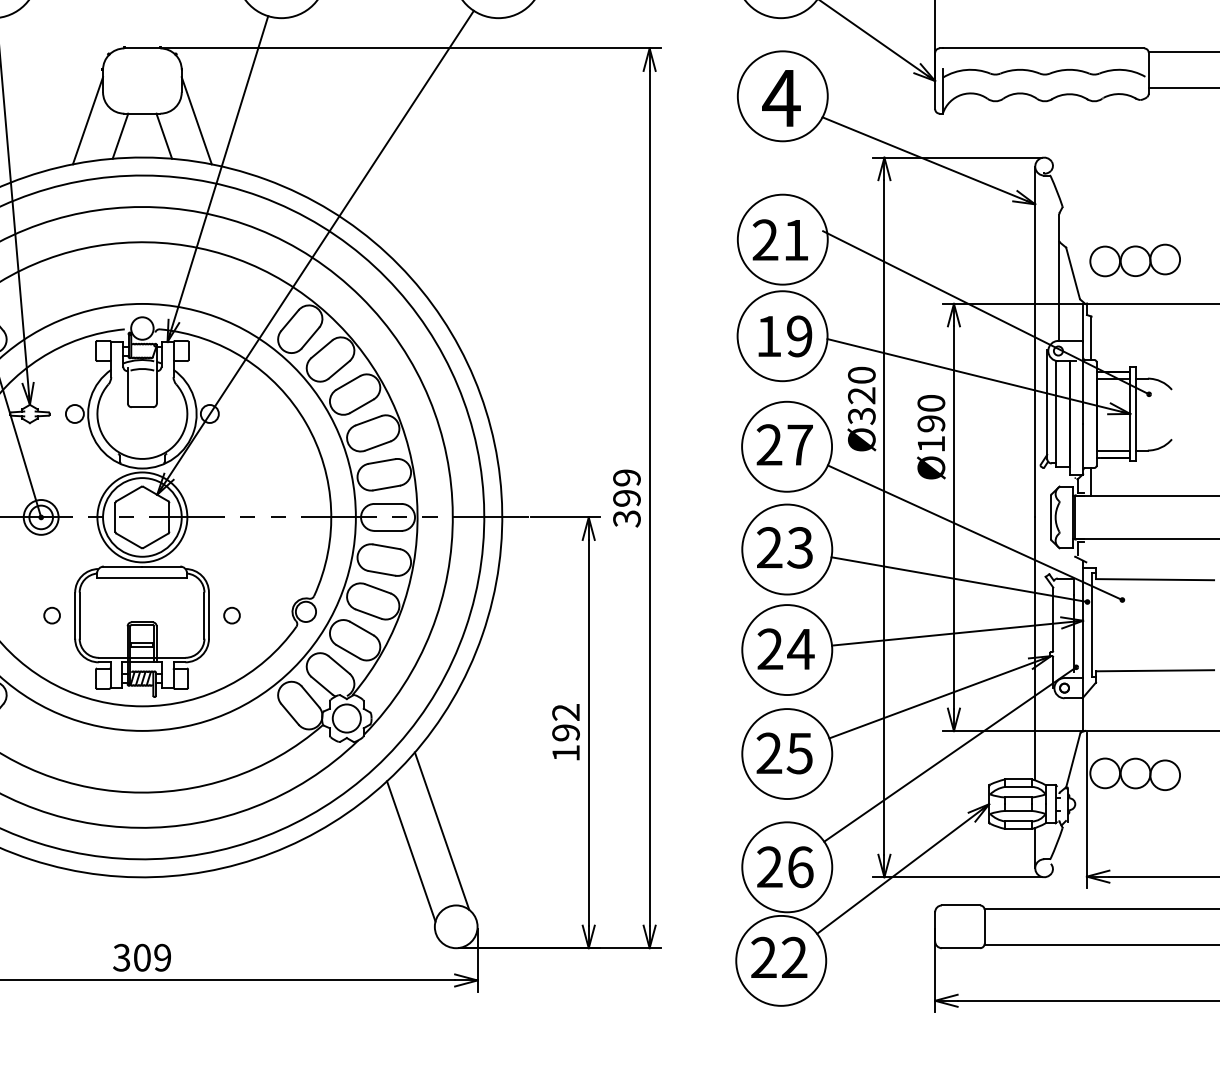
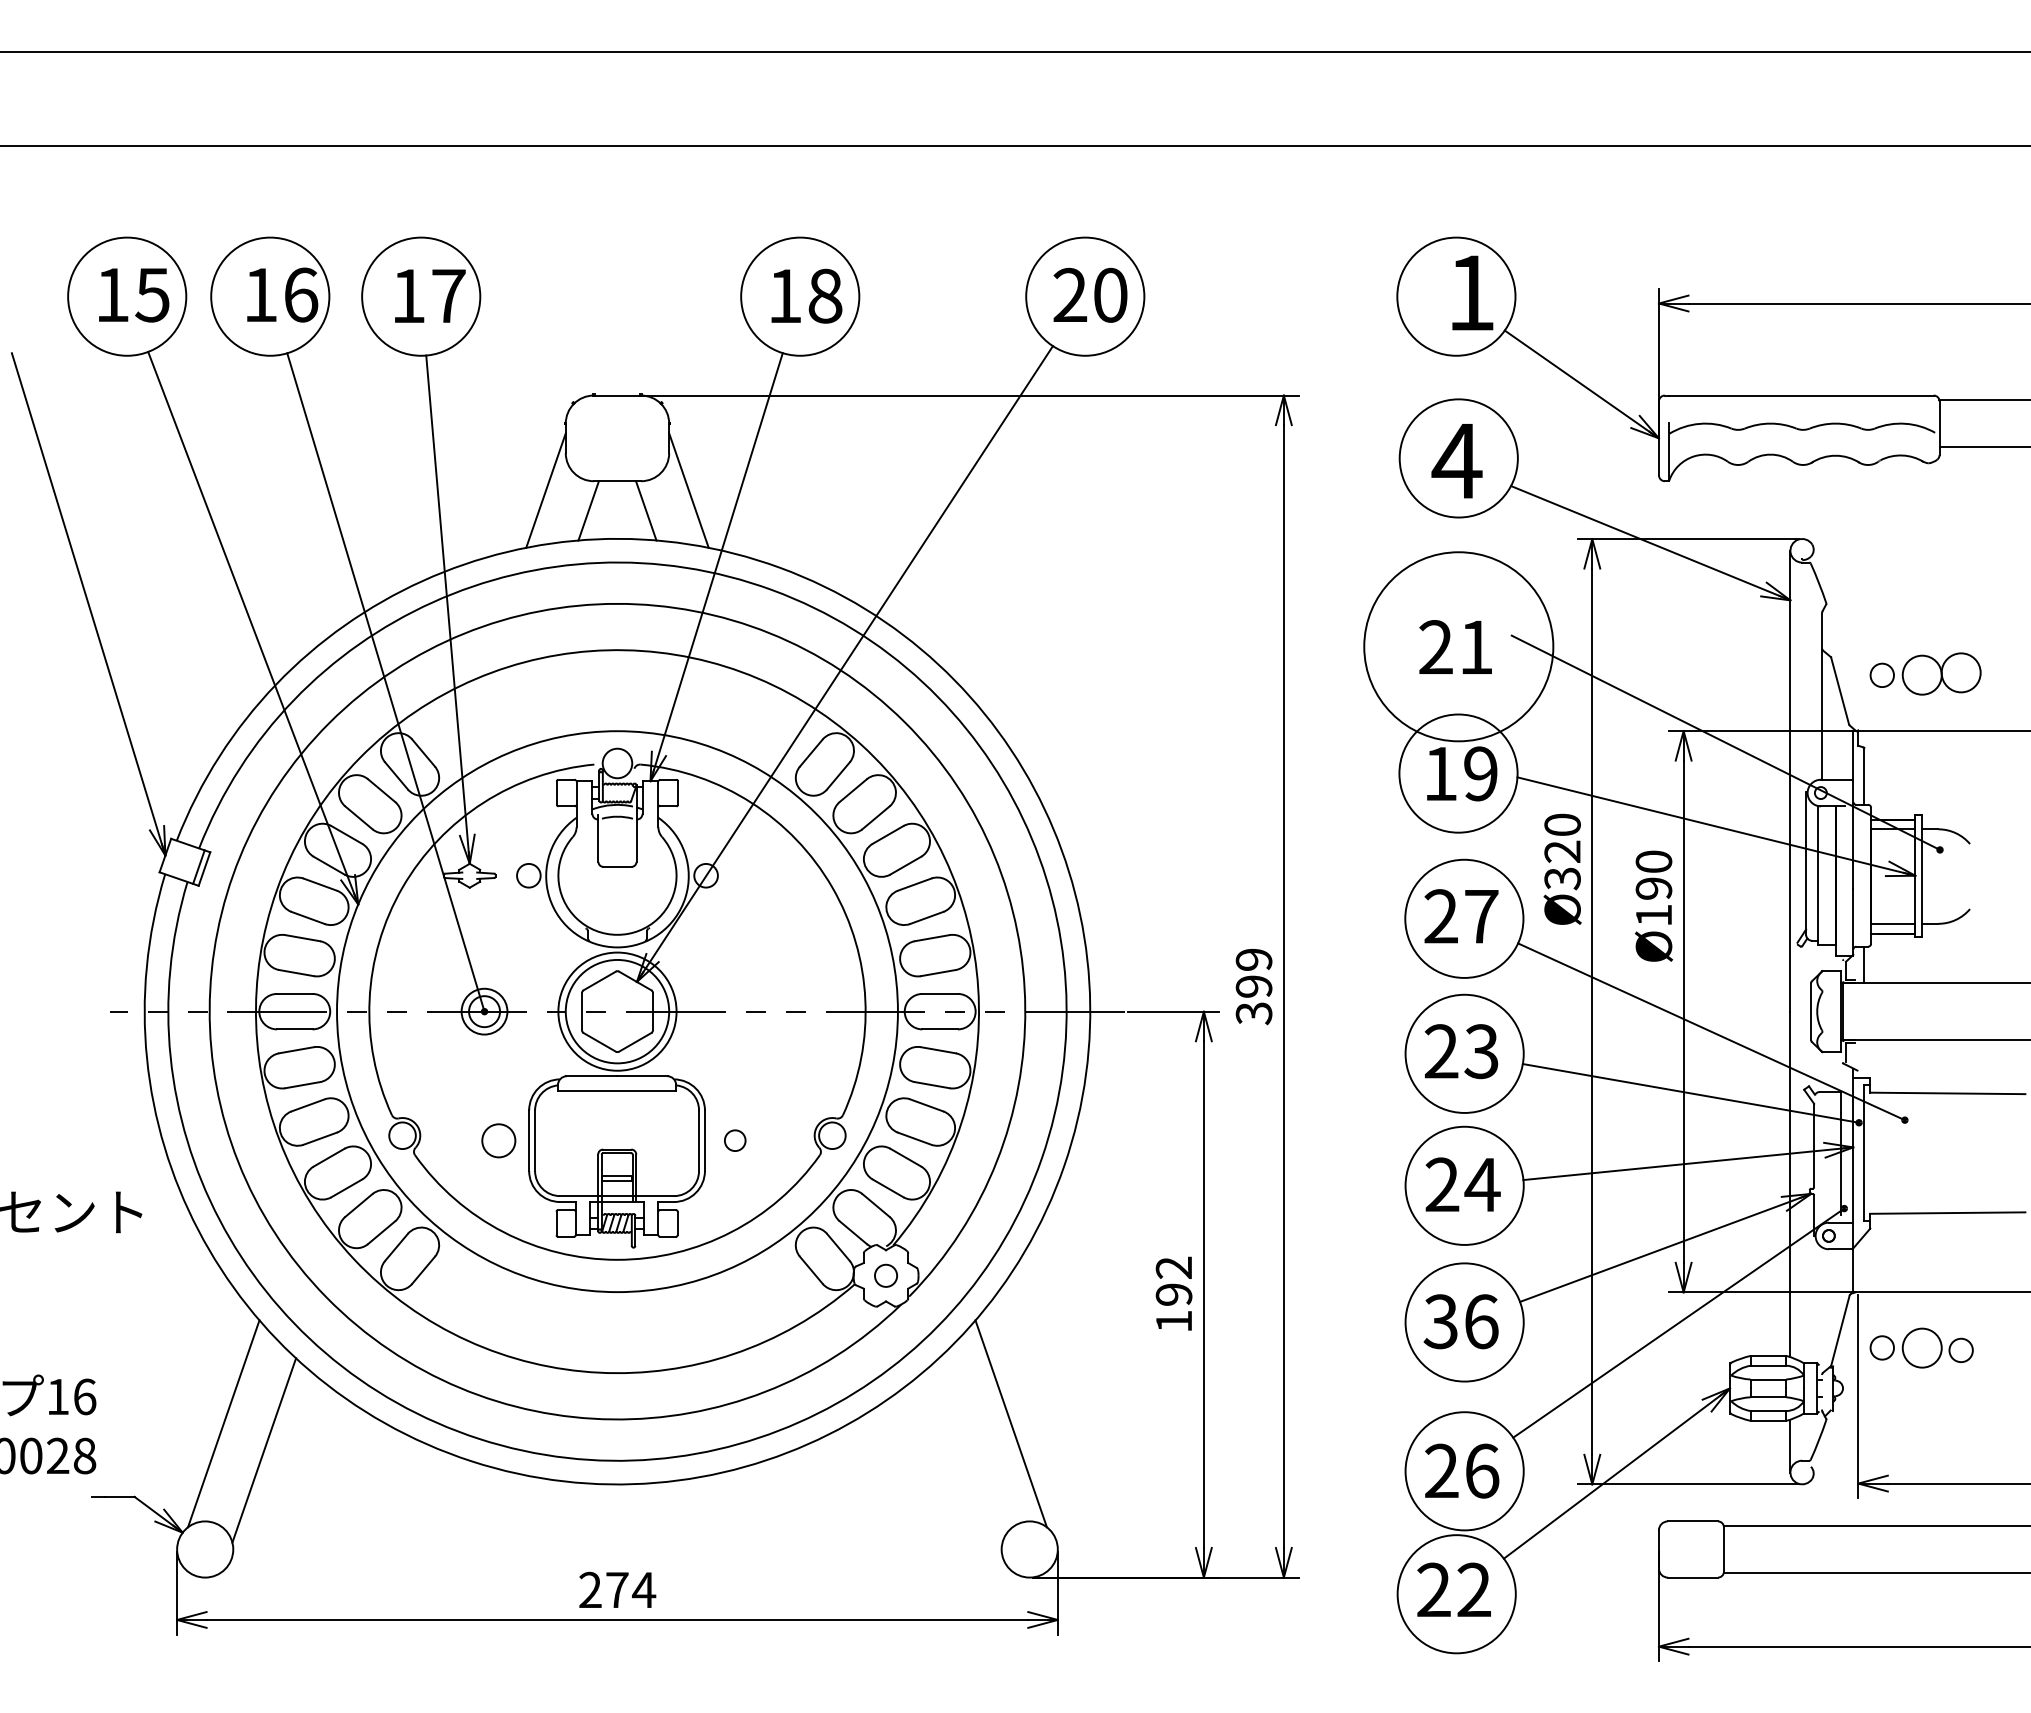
circle: (782, 239) -> (1458, 646), size x1.6
circle: (1104, 260) -> (1881, 674), size x0.6
circle: (51, 615) -> (498, 1140), size x1.6
circle: (346, 718) -> (885, 1275), size x0.6
text: (784, 753) -> (1460, 1321), 25 -> 36
circle: (1104, 773) -> (1881, 1347), size x0.6
circle: (1164, 774) -> (1960, 1349), size x0.6
line: (411, 851) -> (970, 1450), removed
text: (142, 957) -> (617, 1589), 309 -> 274

